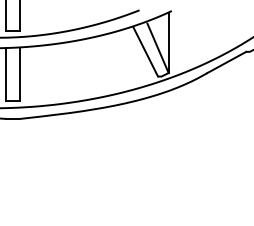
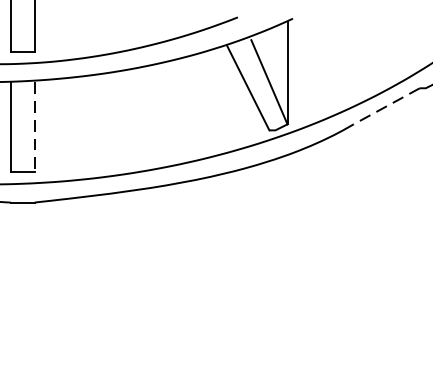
line: (226, 62) -> (386, 106), solid -> dashed
line: (20, 75) -> (34, 128), solid -> dashed

